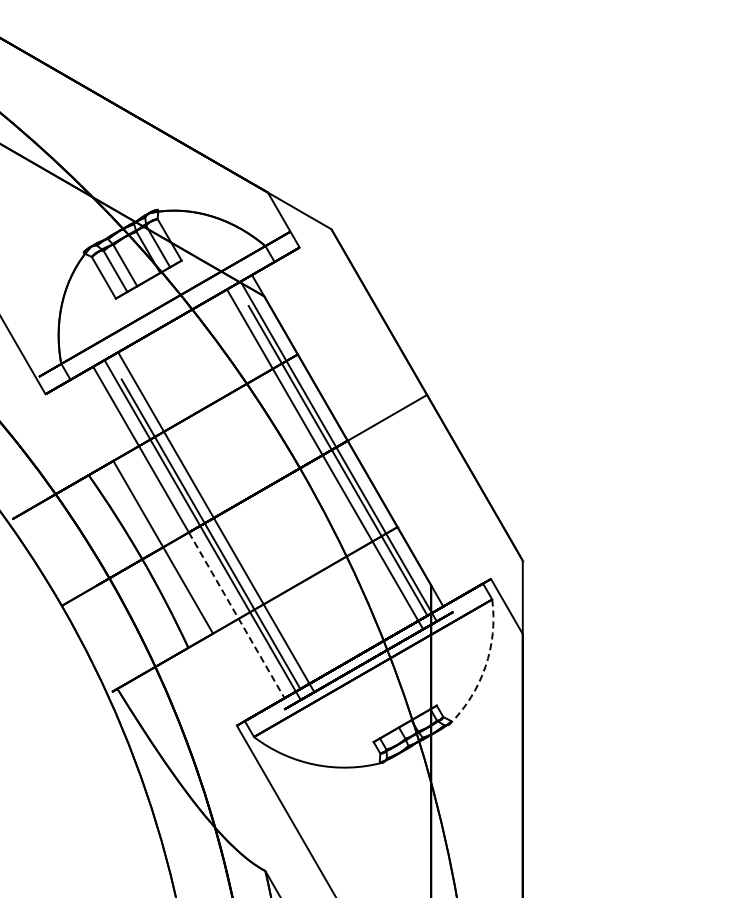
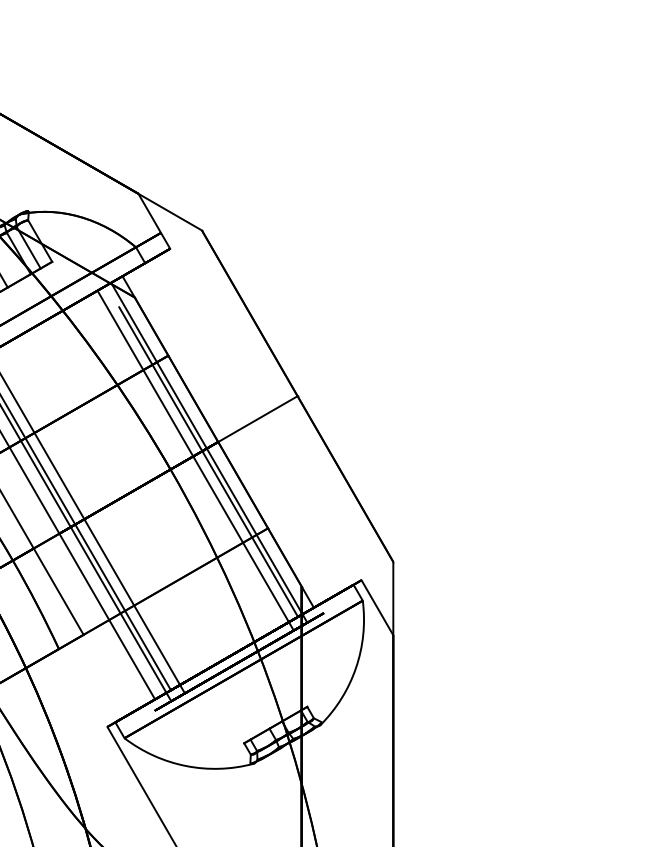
line: (236, 615) -> (107, 616), dashed -> solid
arc: (485, 666) -> (356, 667), dashed -> solid

